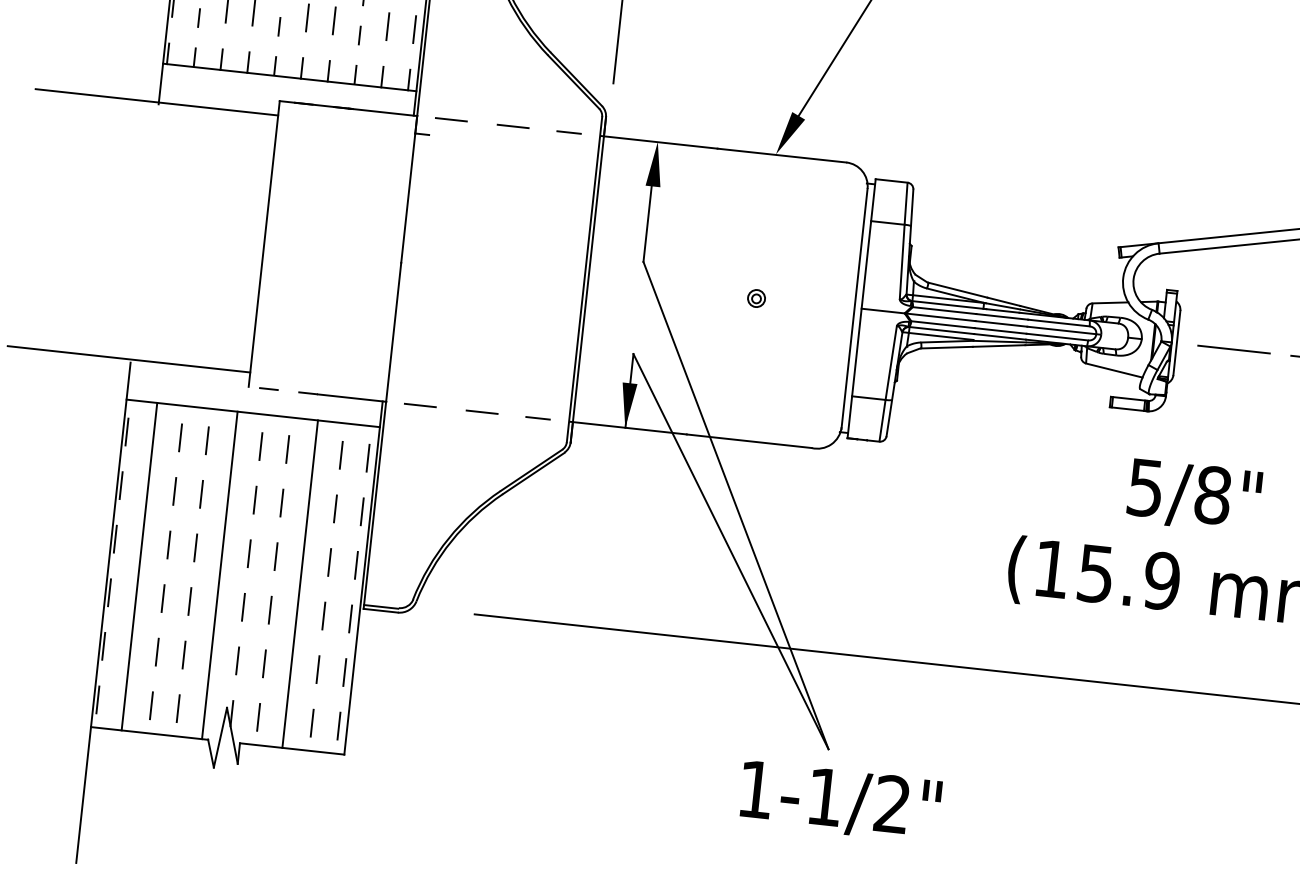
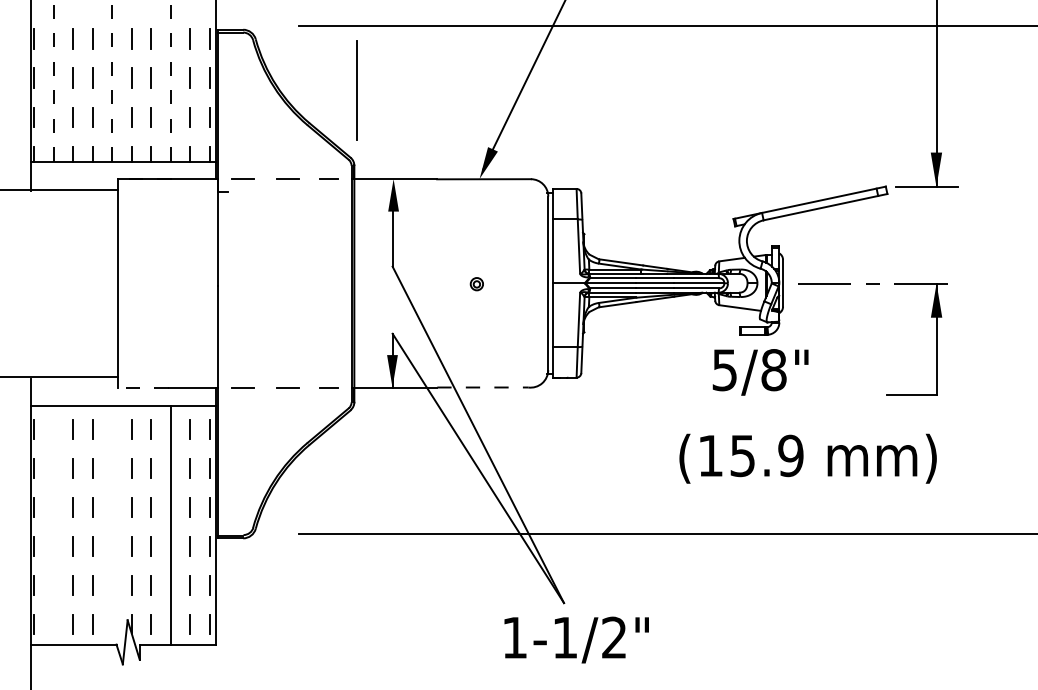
line: (750, 441) -> (483, 387), solid -> dashed
text: (1194, 496) -> (760, 372), moved
line: (139, 566) -> (53, 525), removed
line: (220, 575) -> (112, 525), removed

